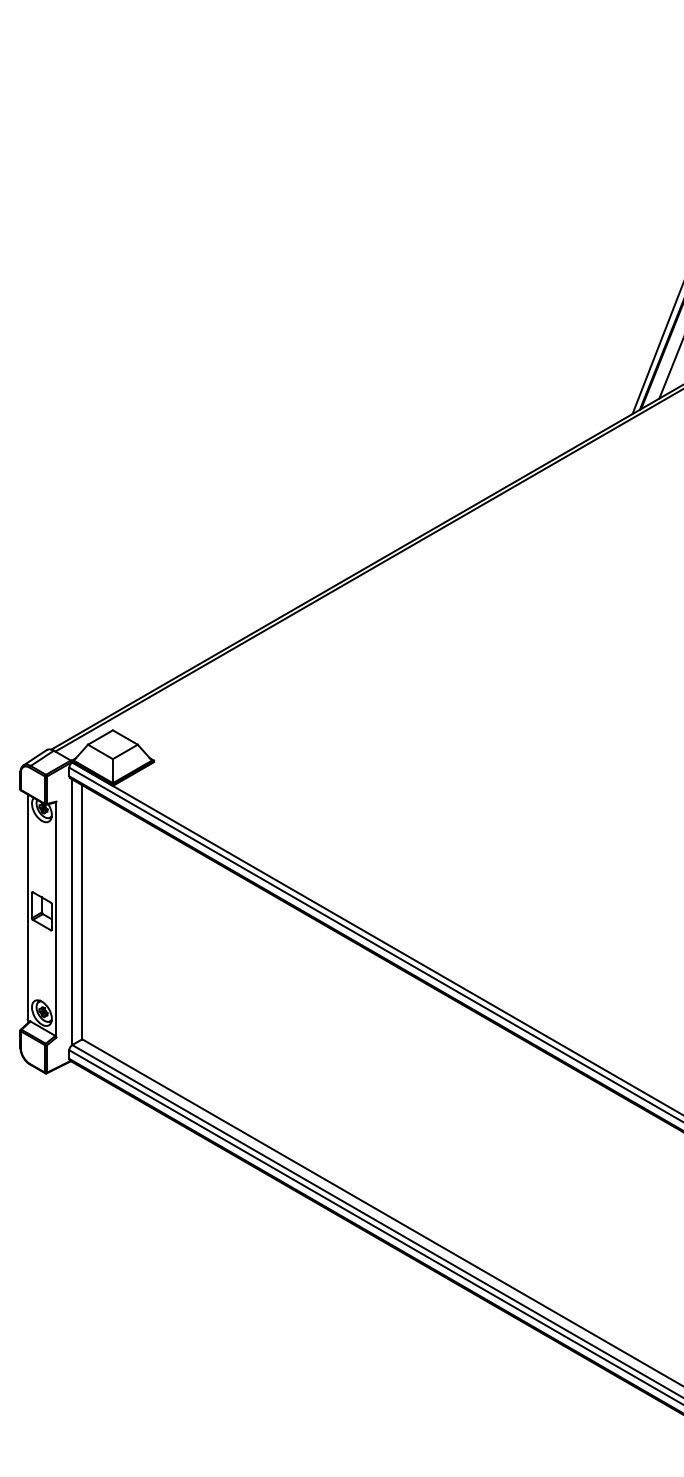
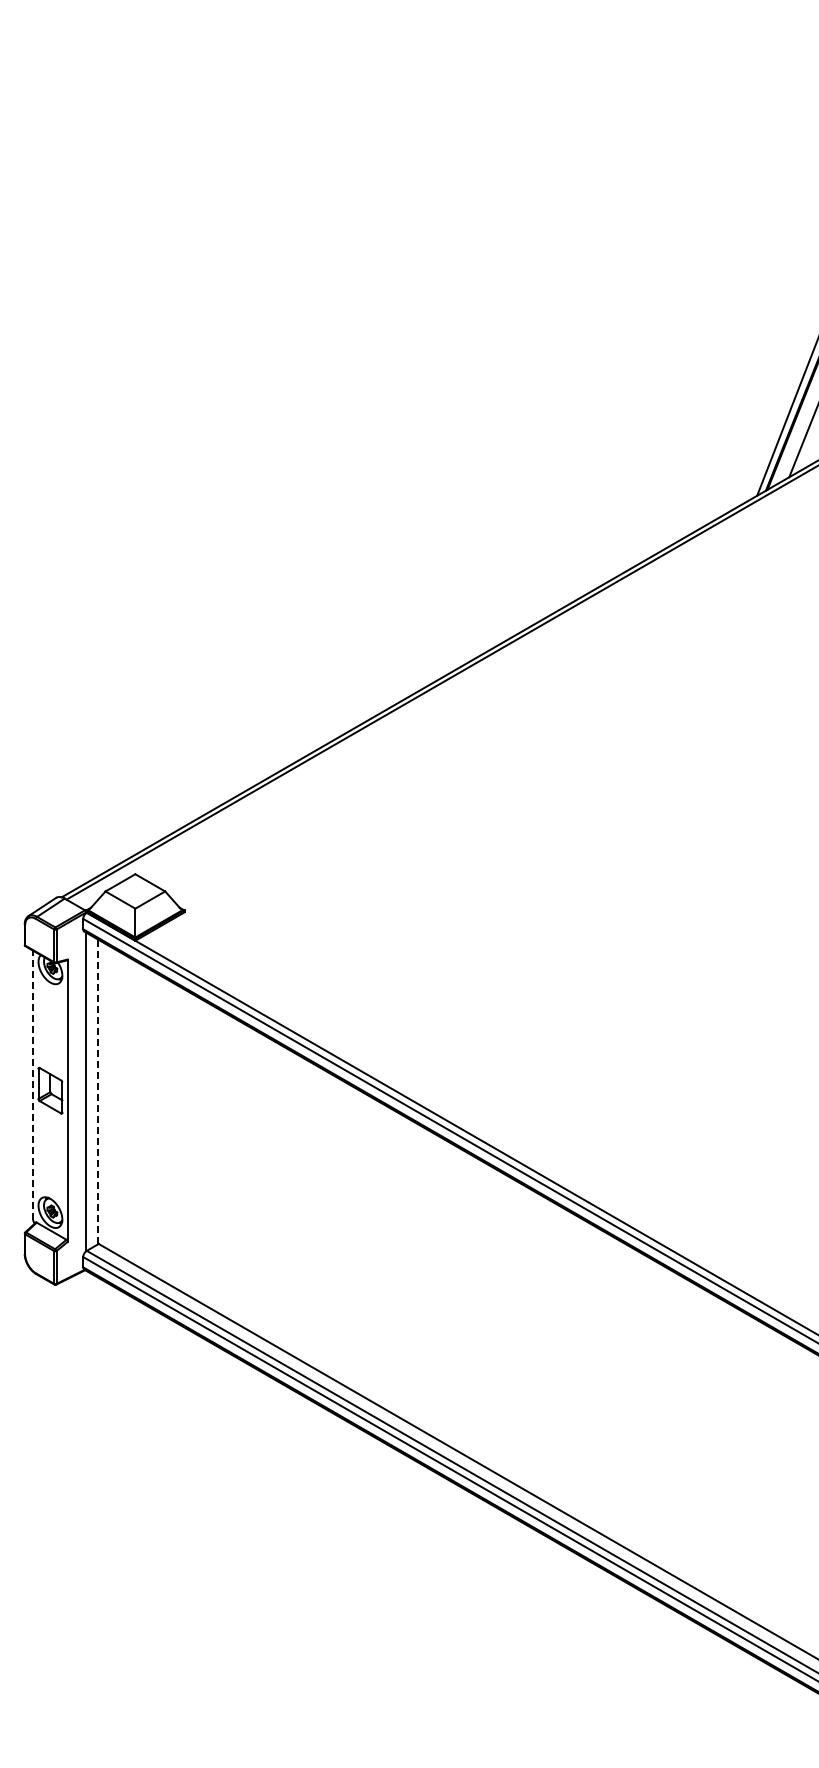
line: (27, 906) -> (33, 1085), solid -> dashed
line: (82, 911) -> (98, 1091), solid -> dashed

